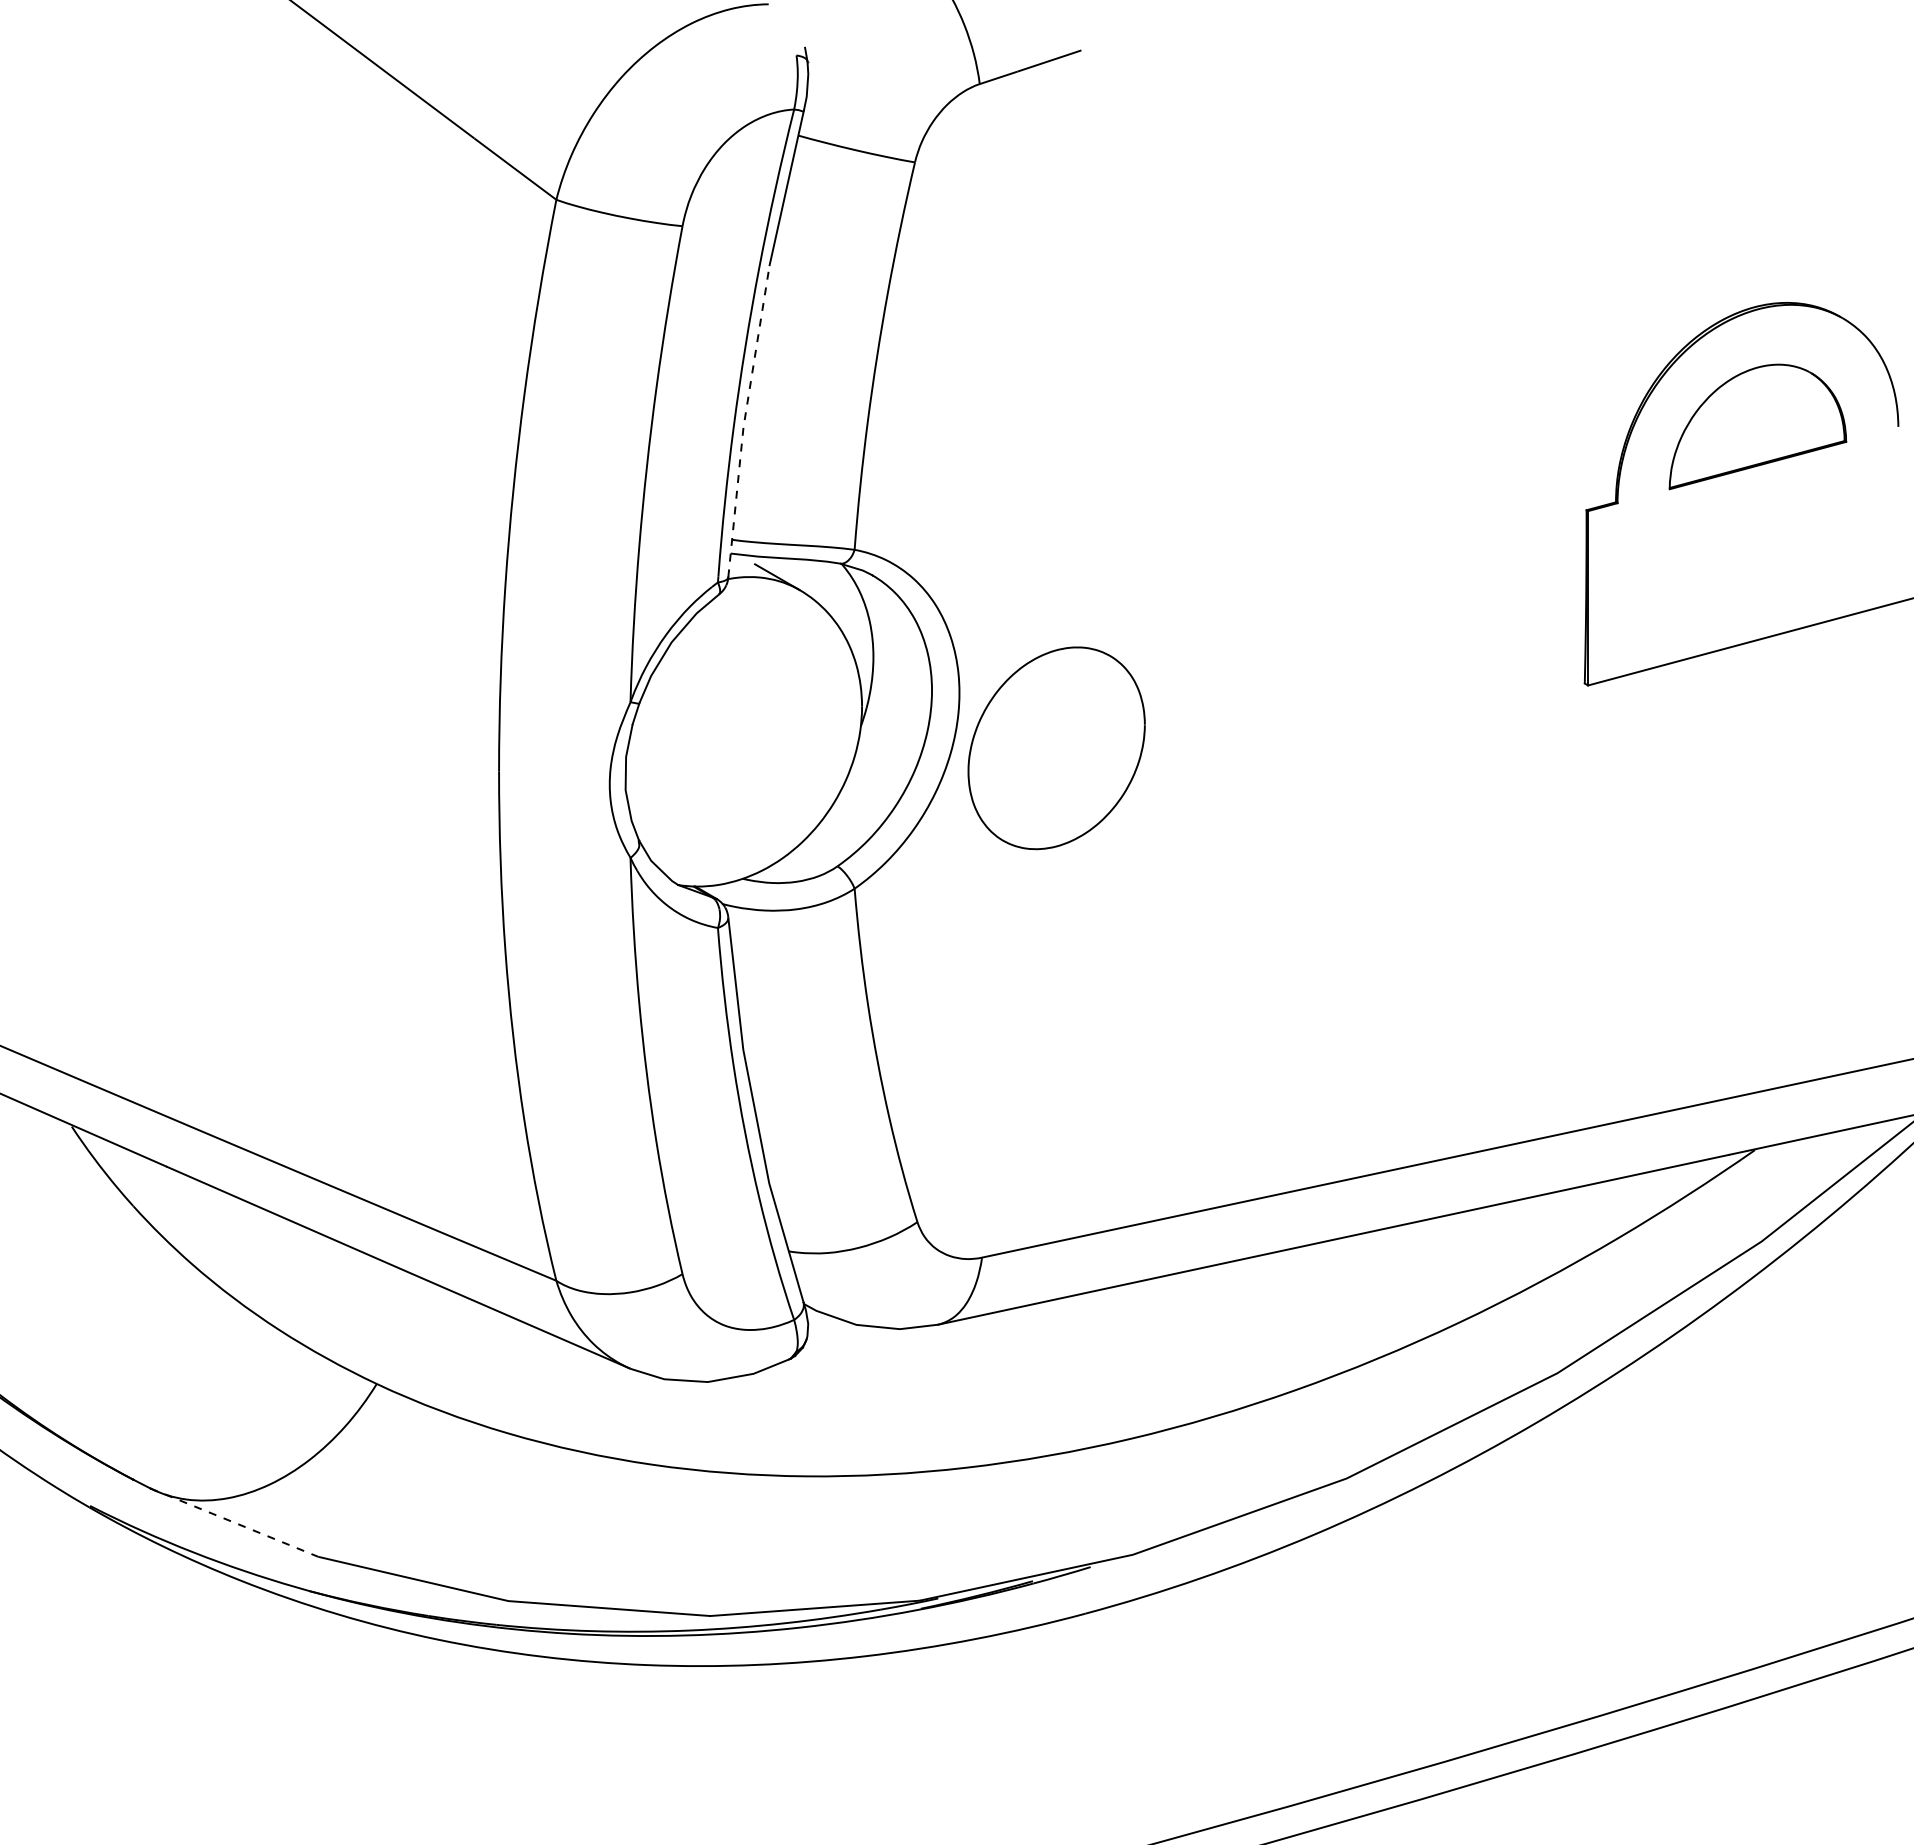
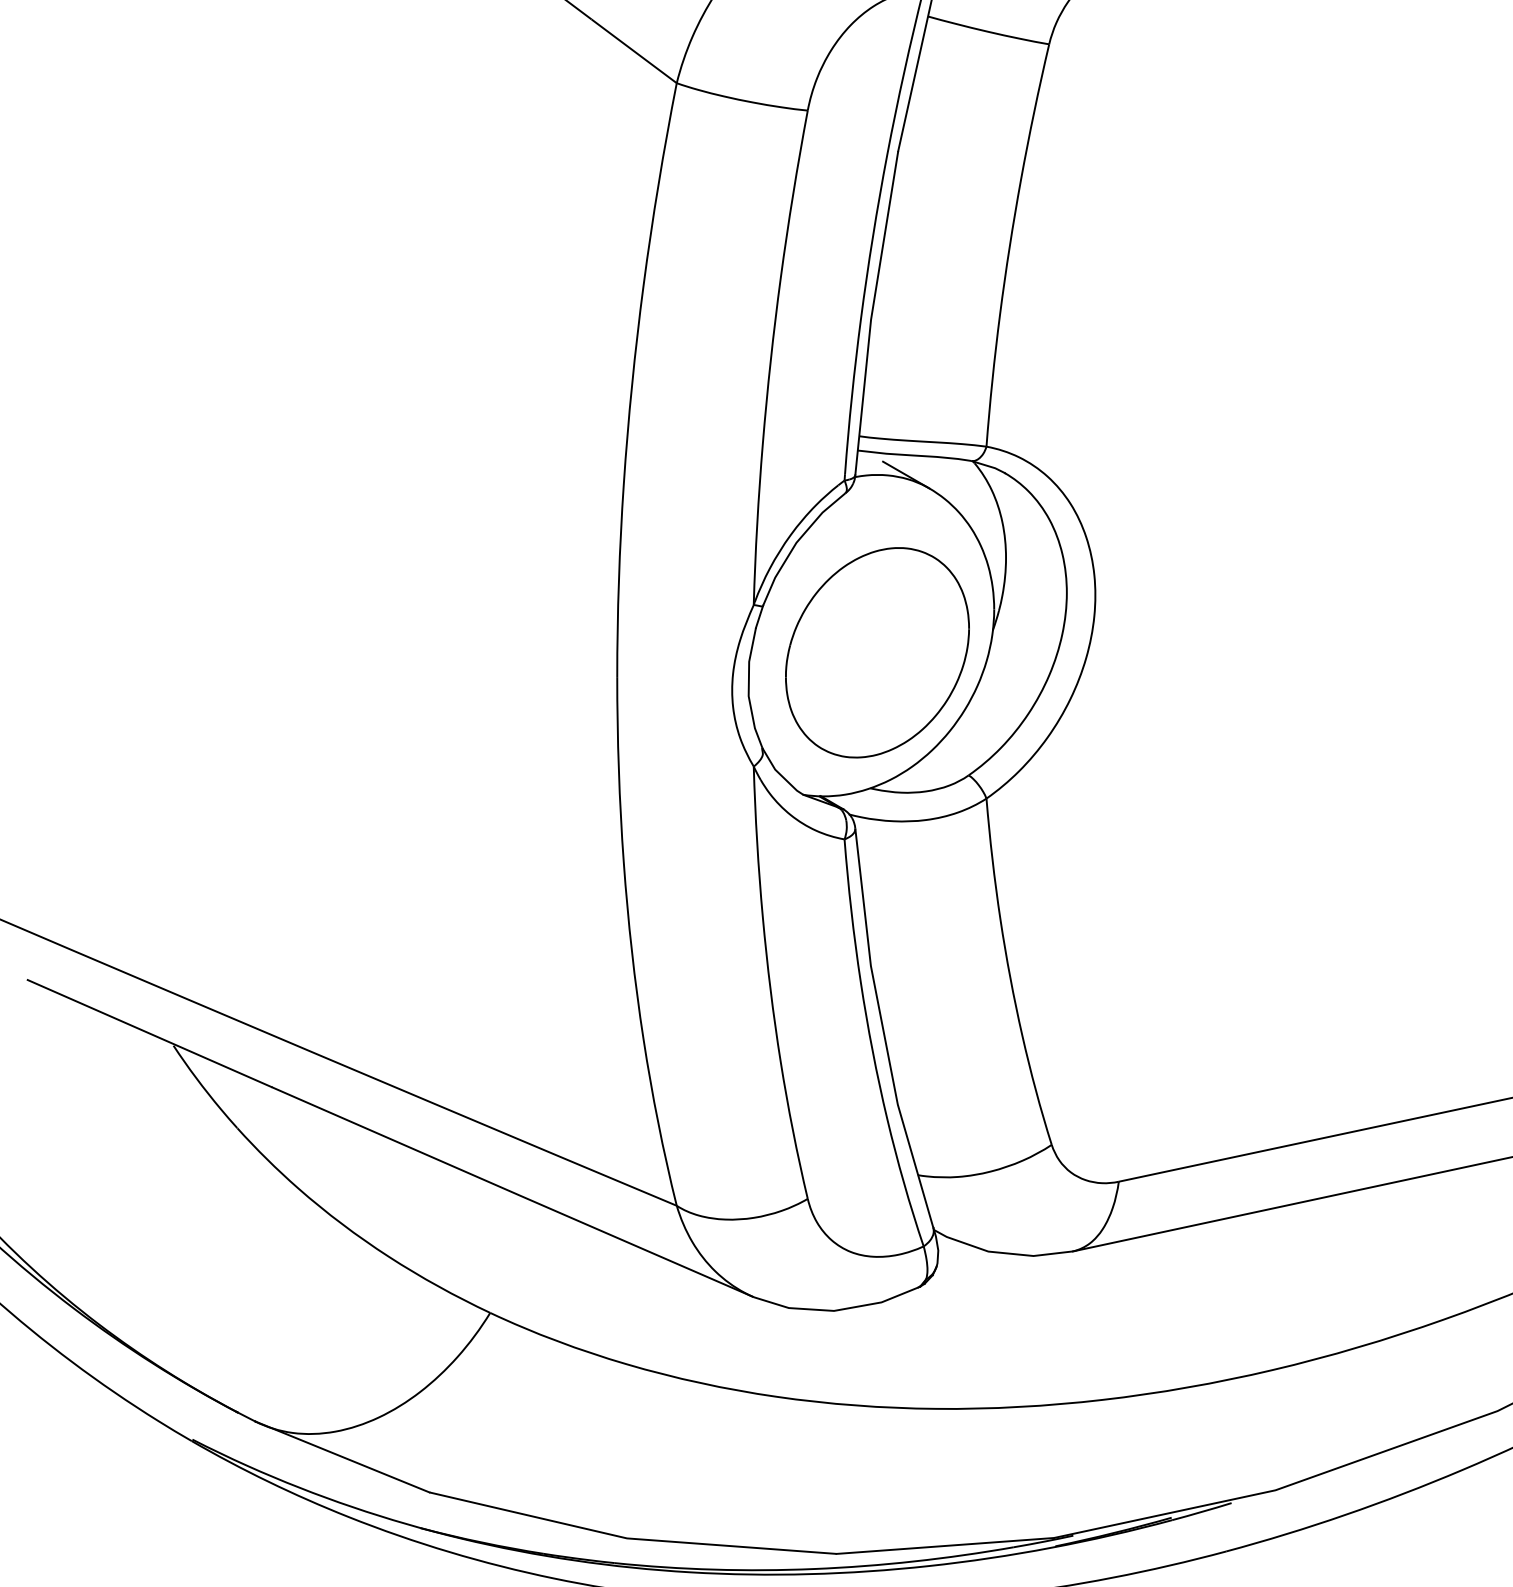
line: (744, 420) -> (872, 312), dashed -> solid
part: (1056, 748) -> (877, 652), moved
line: (234, 1522) -> (342, 1456), dashed -> solid

